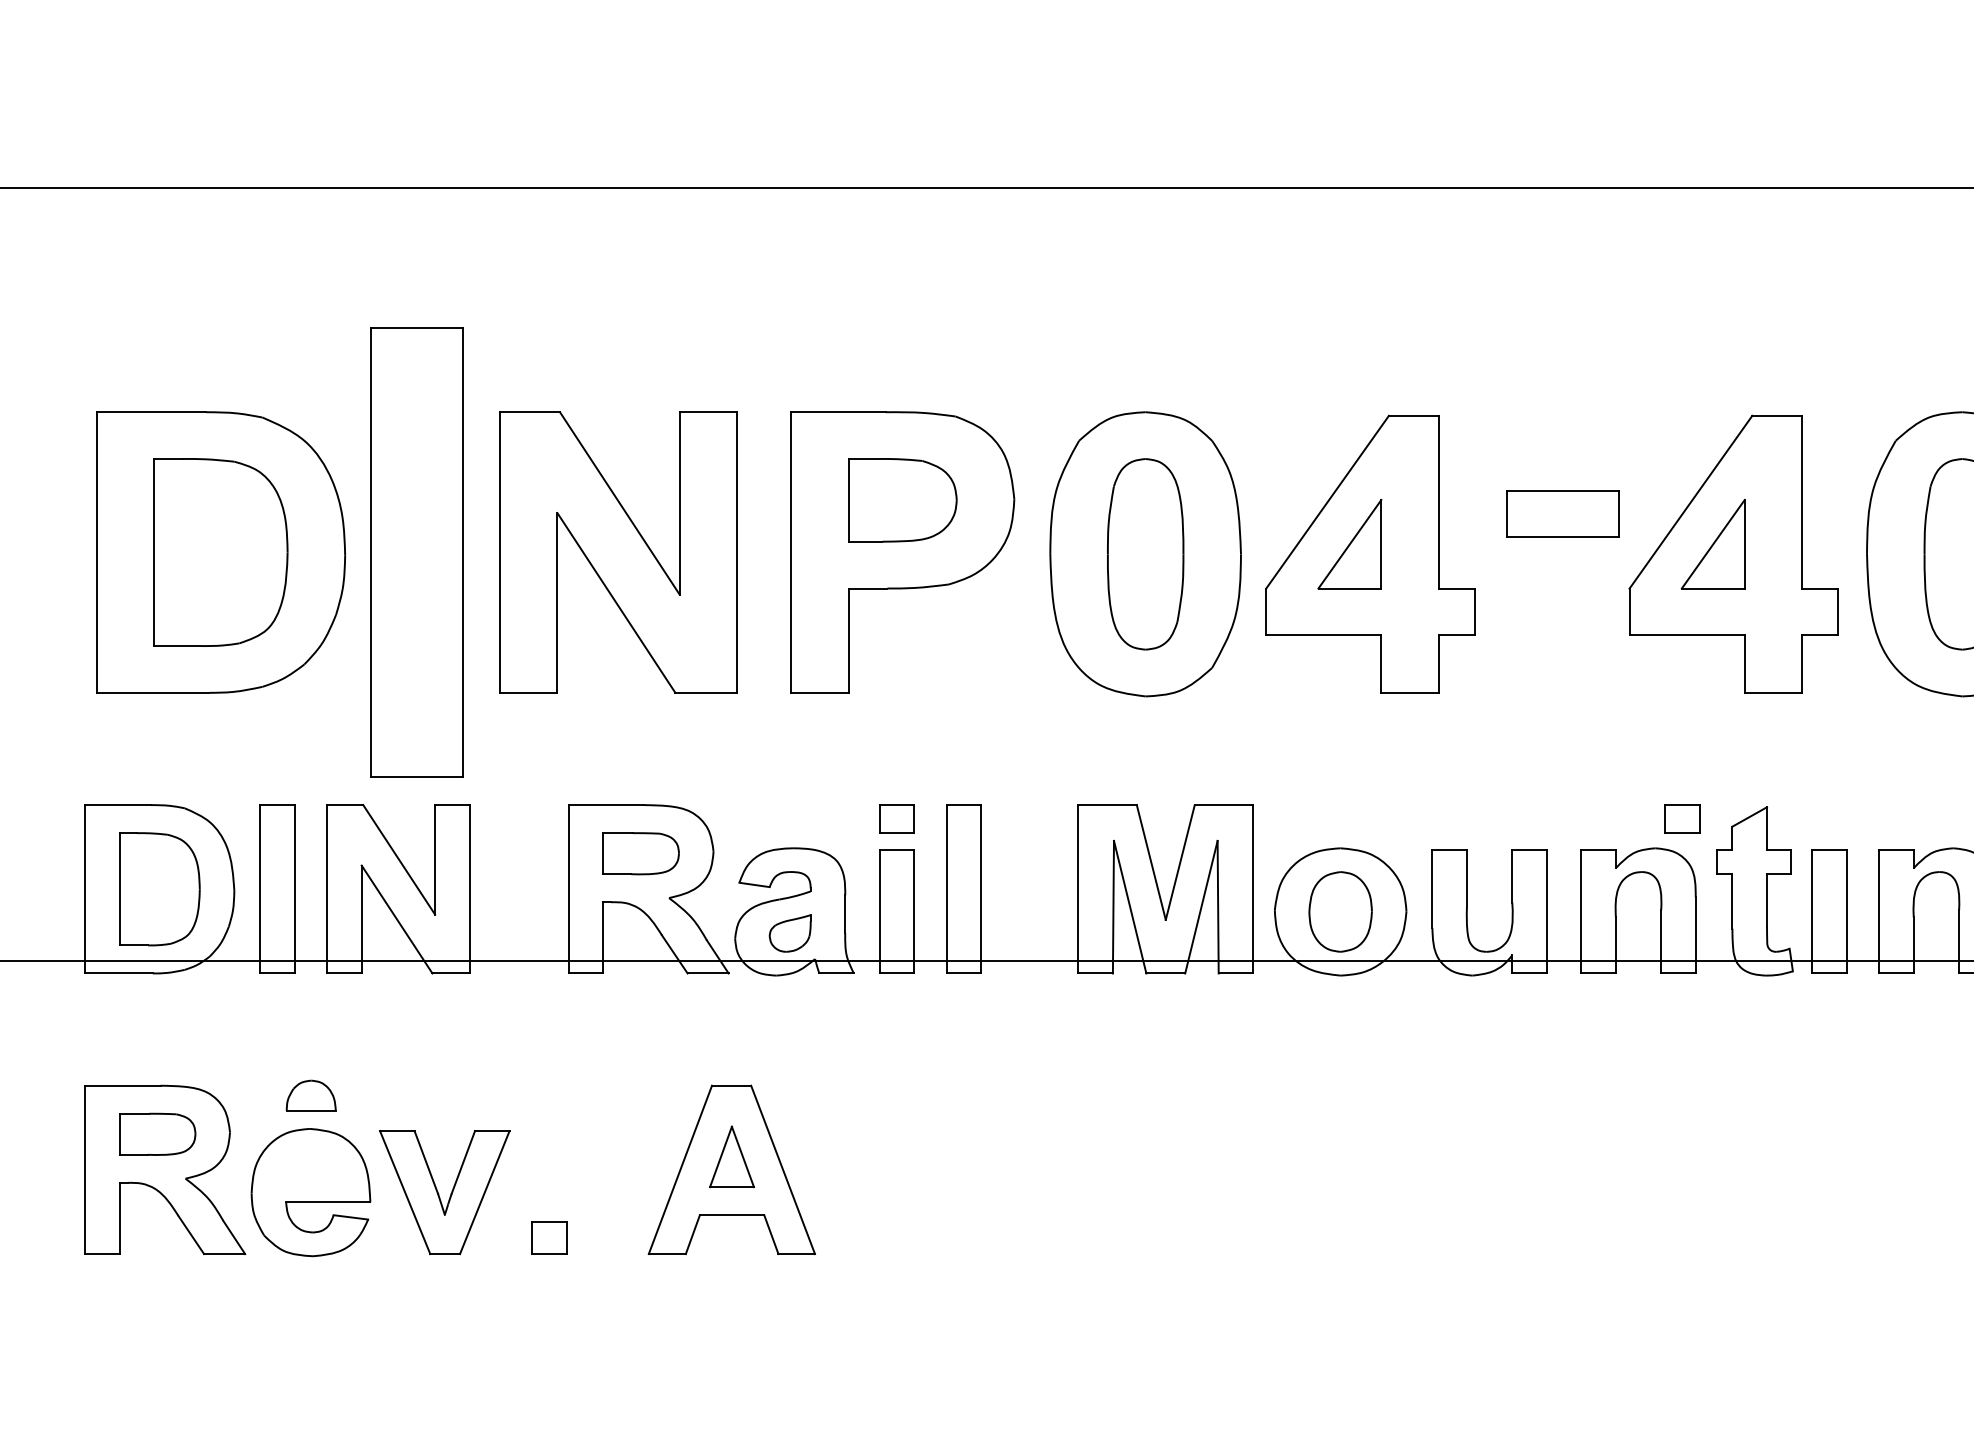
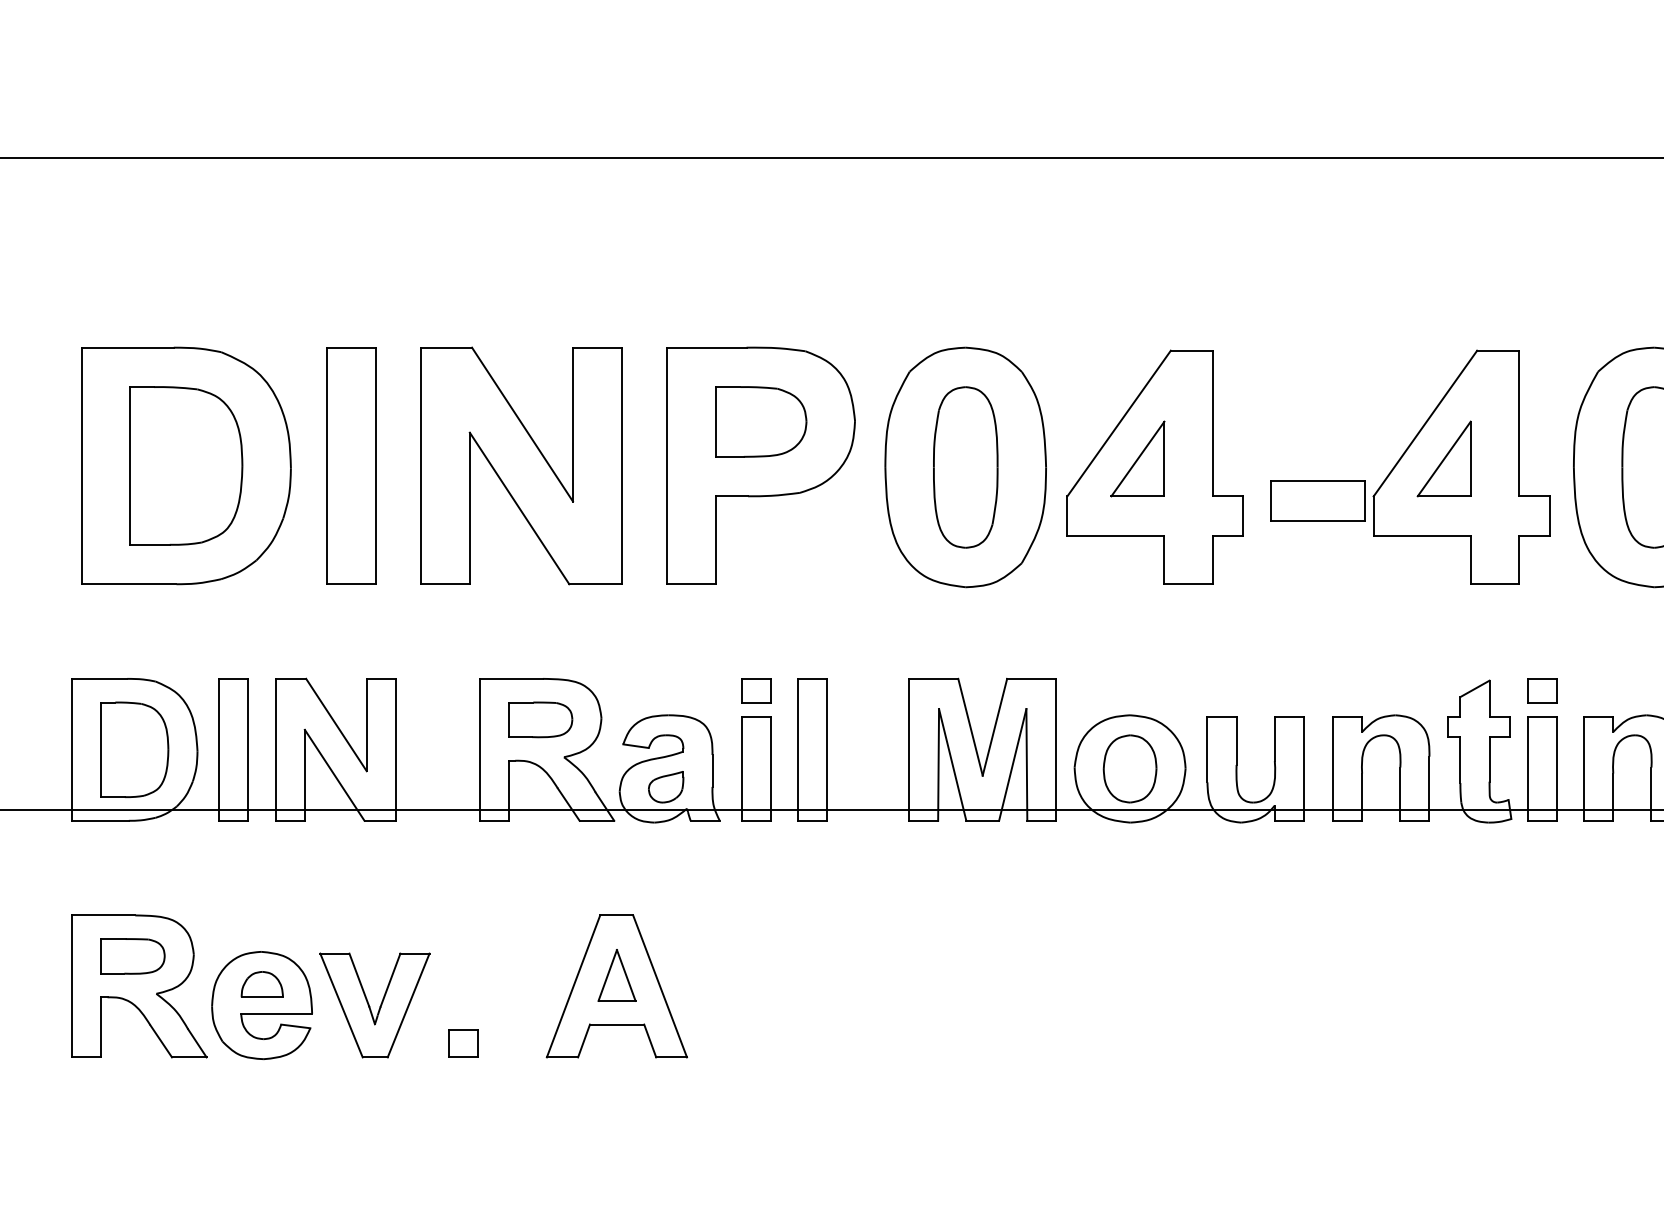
part: (1562, 513) -> (1317, 500), moved
part: (416, 552) -> (351, 465), size x0.62
part: (1682, 818) -> (1542, 690), moved
part: (310, 1095) -> (261, 984), moved

